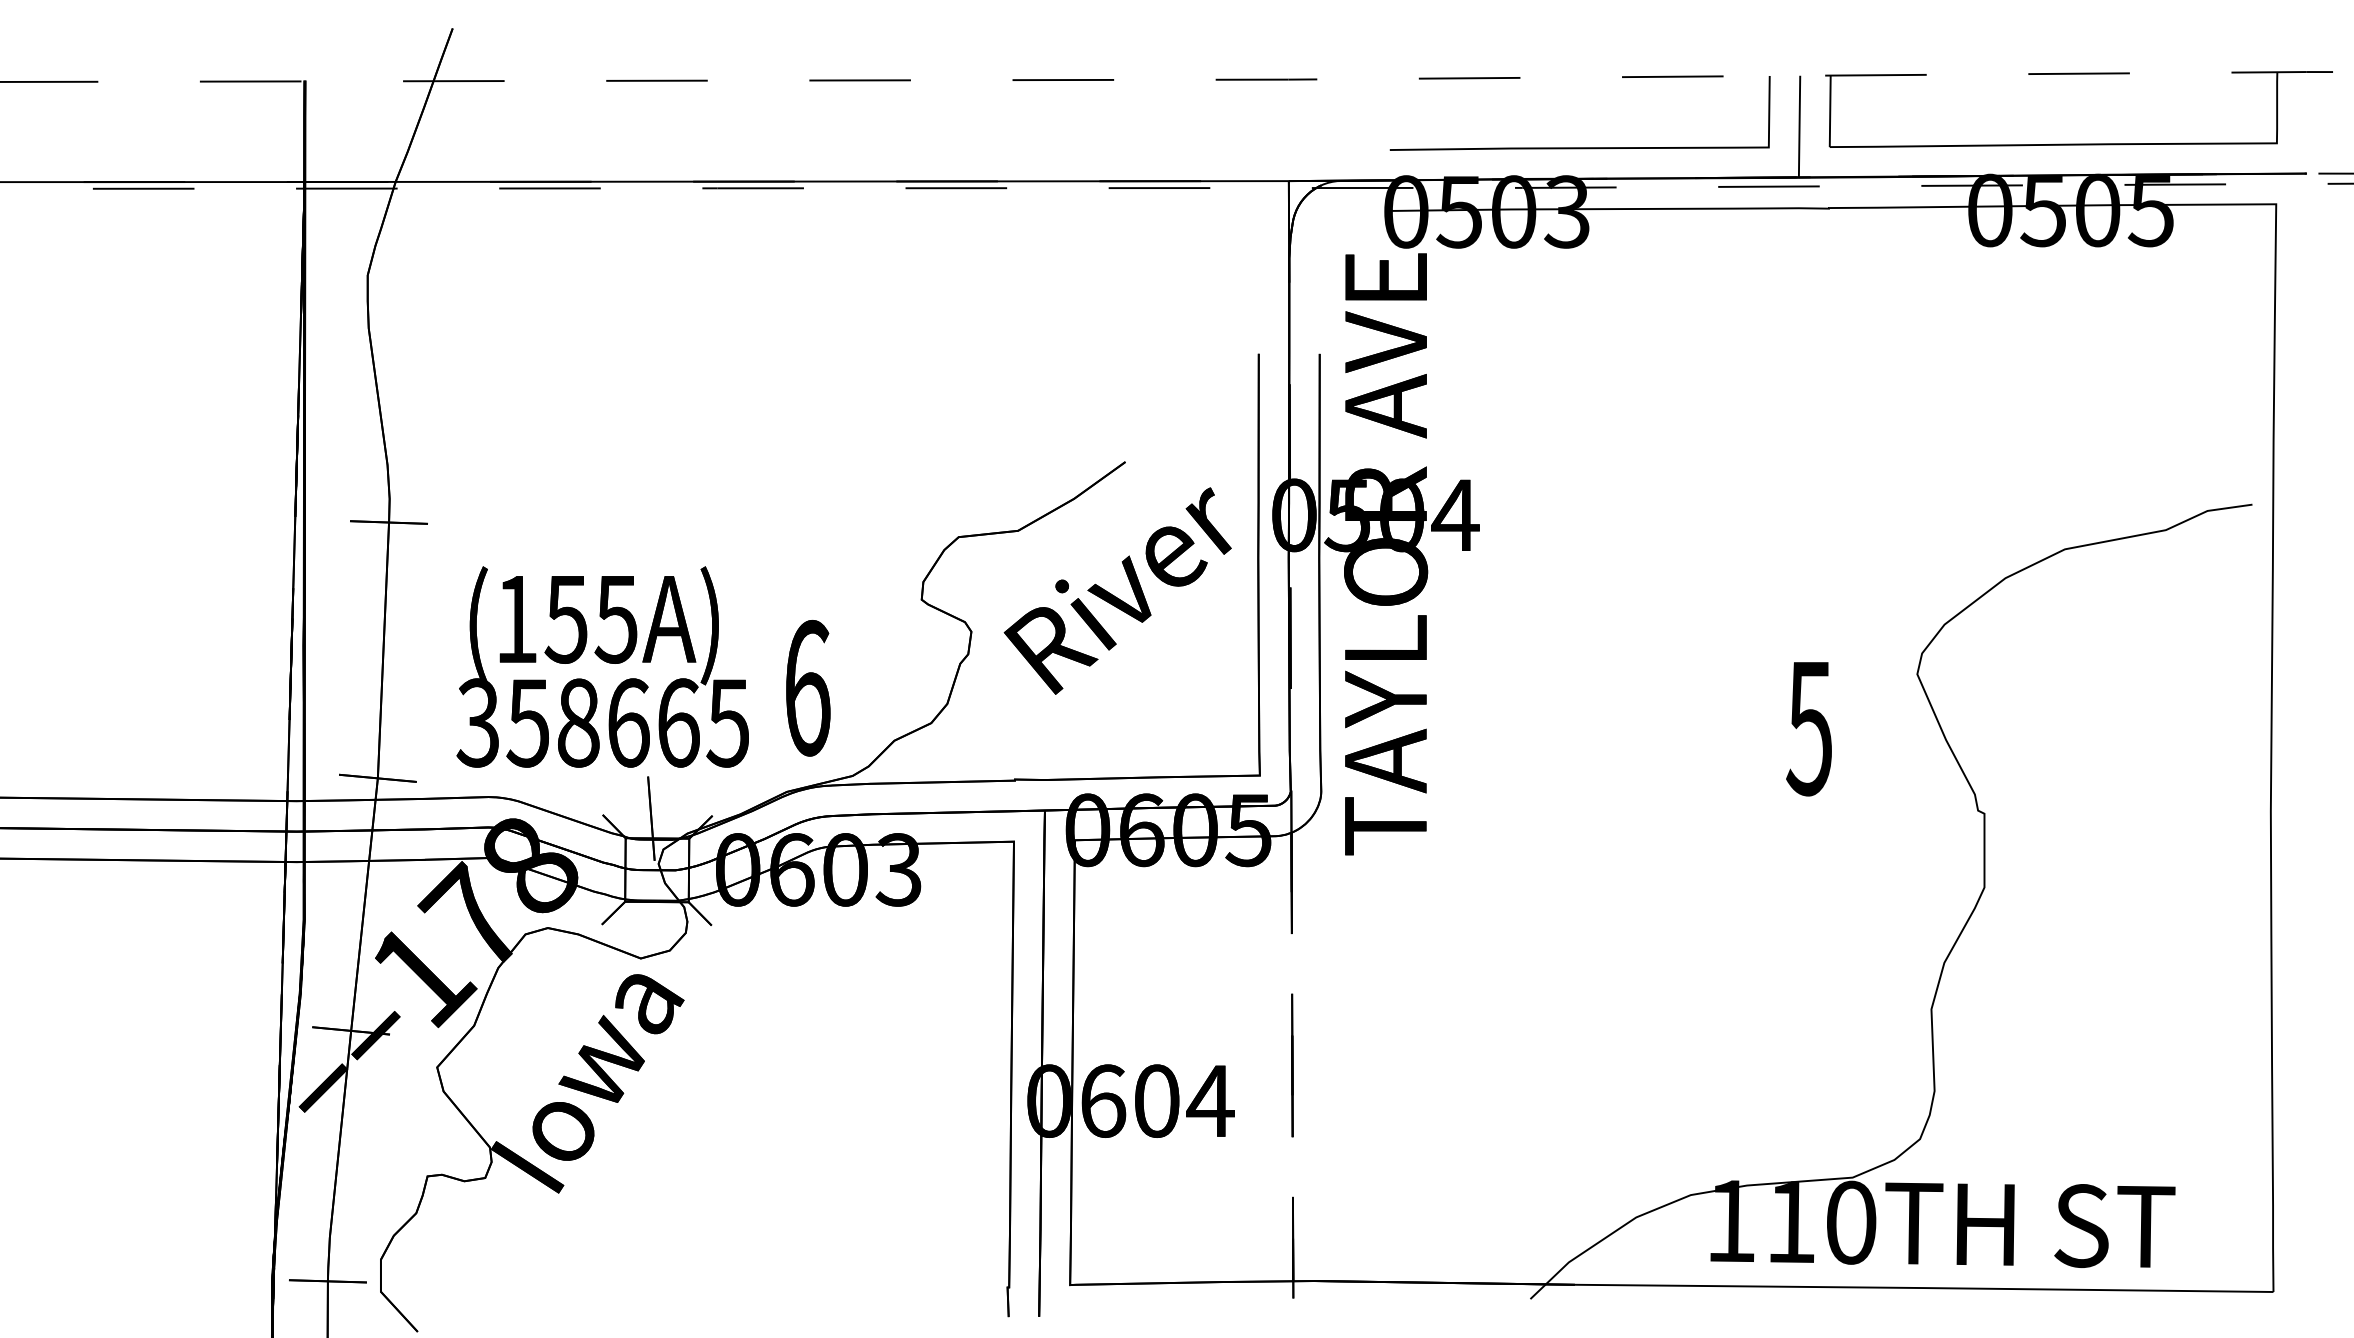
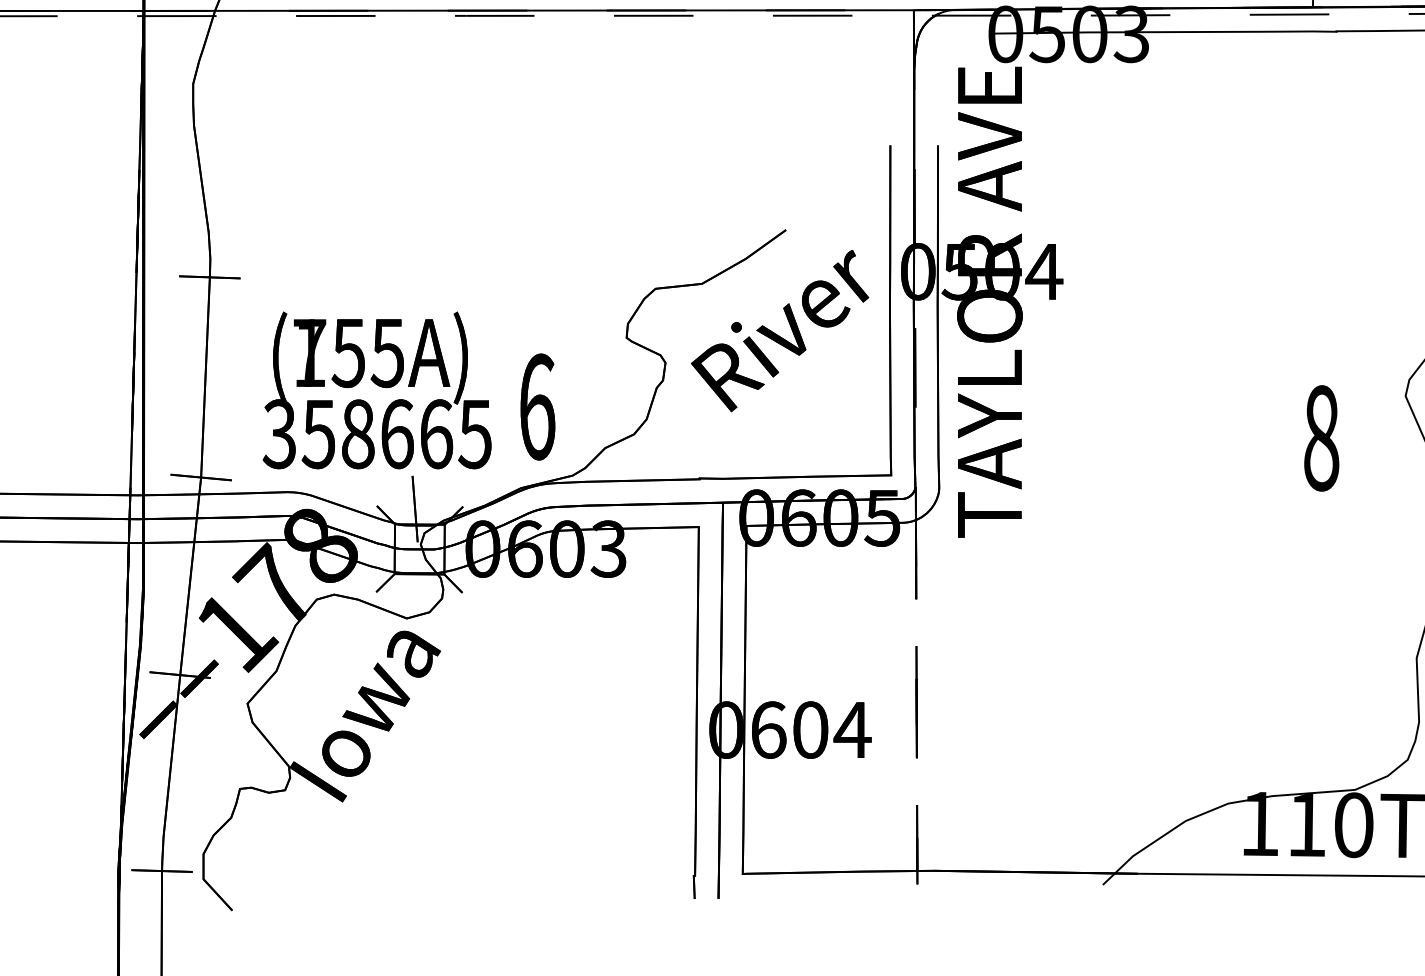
text: (516, 619) -> (309, 353), (155A) -> (755A)
text: (1809, 728) -> (1321, 438), 5 -> 8

